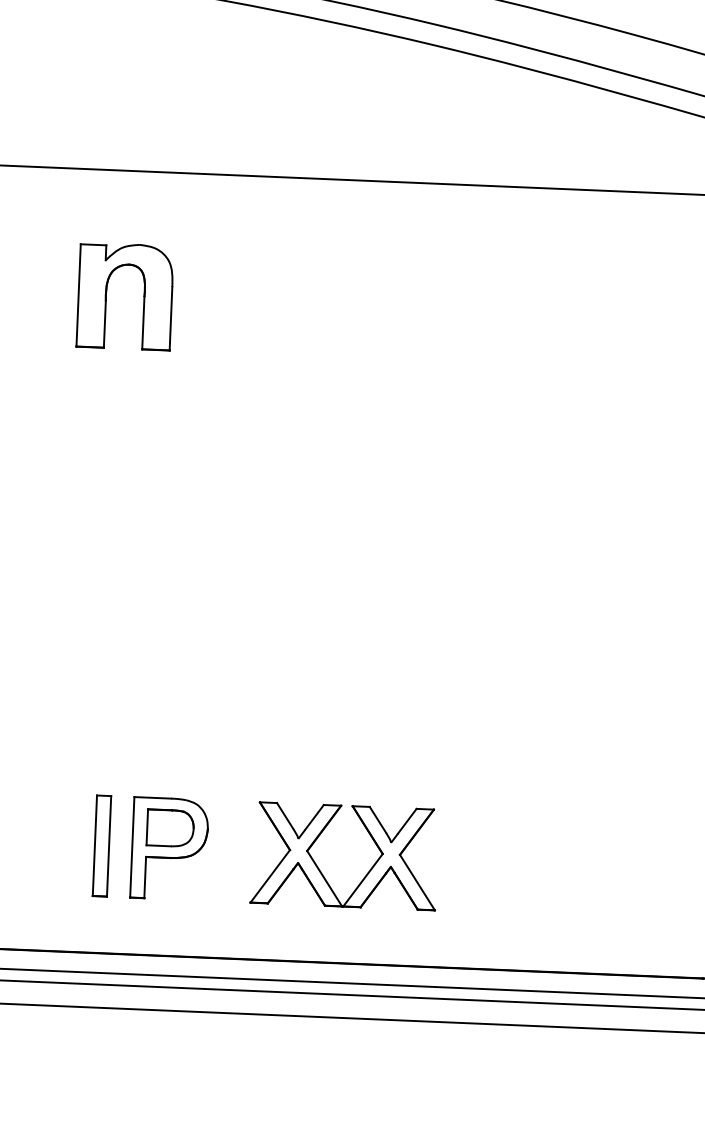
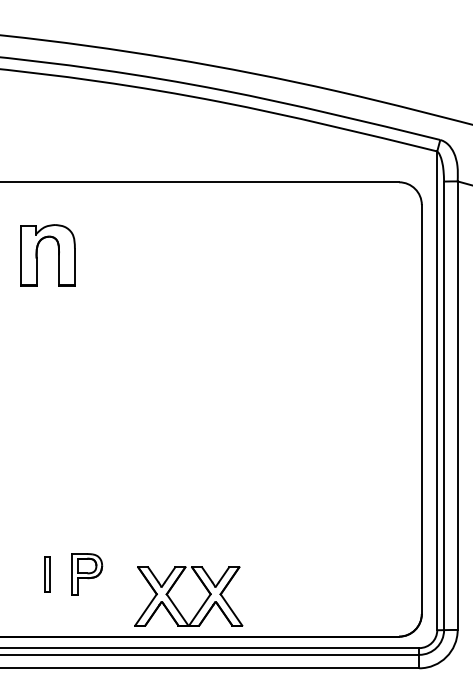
part: (101, 846) -> (47, 574), size x0.6
part: (168, 848) -> (86, 574), size x0.7
part: (324, 874) -> (177, 607), moved

